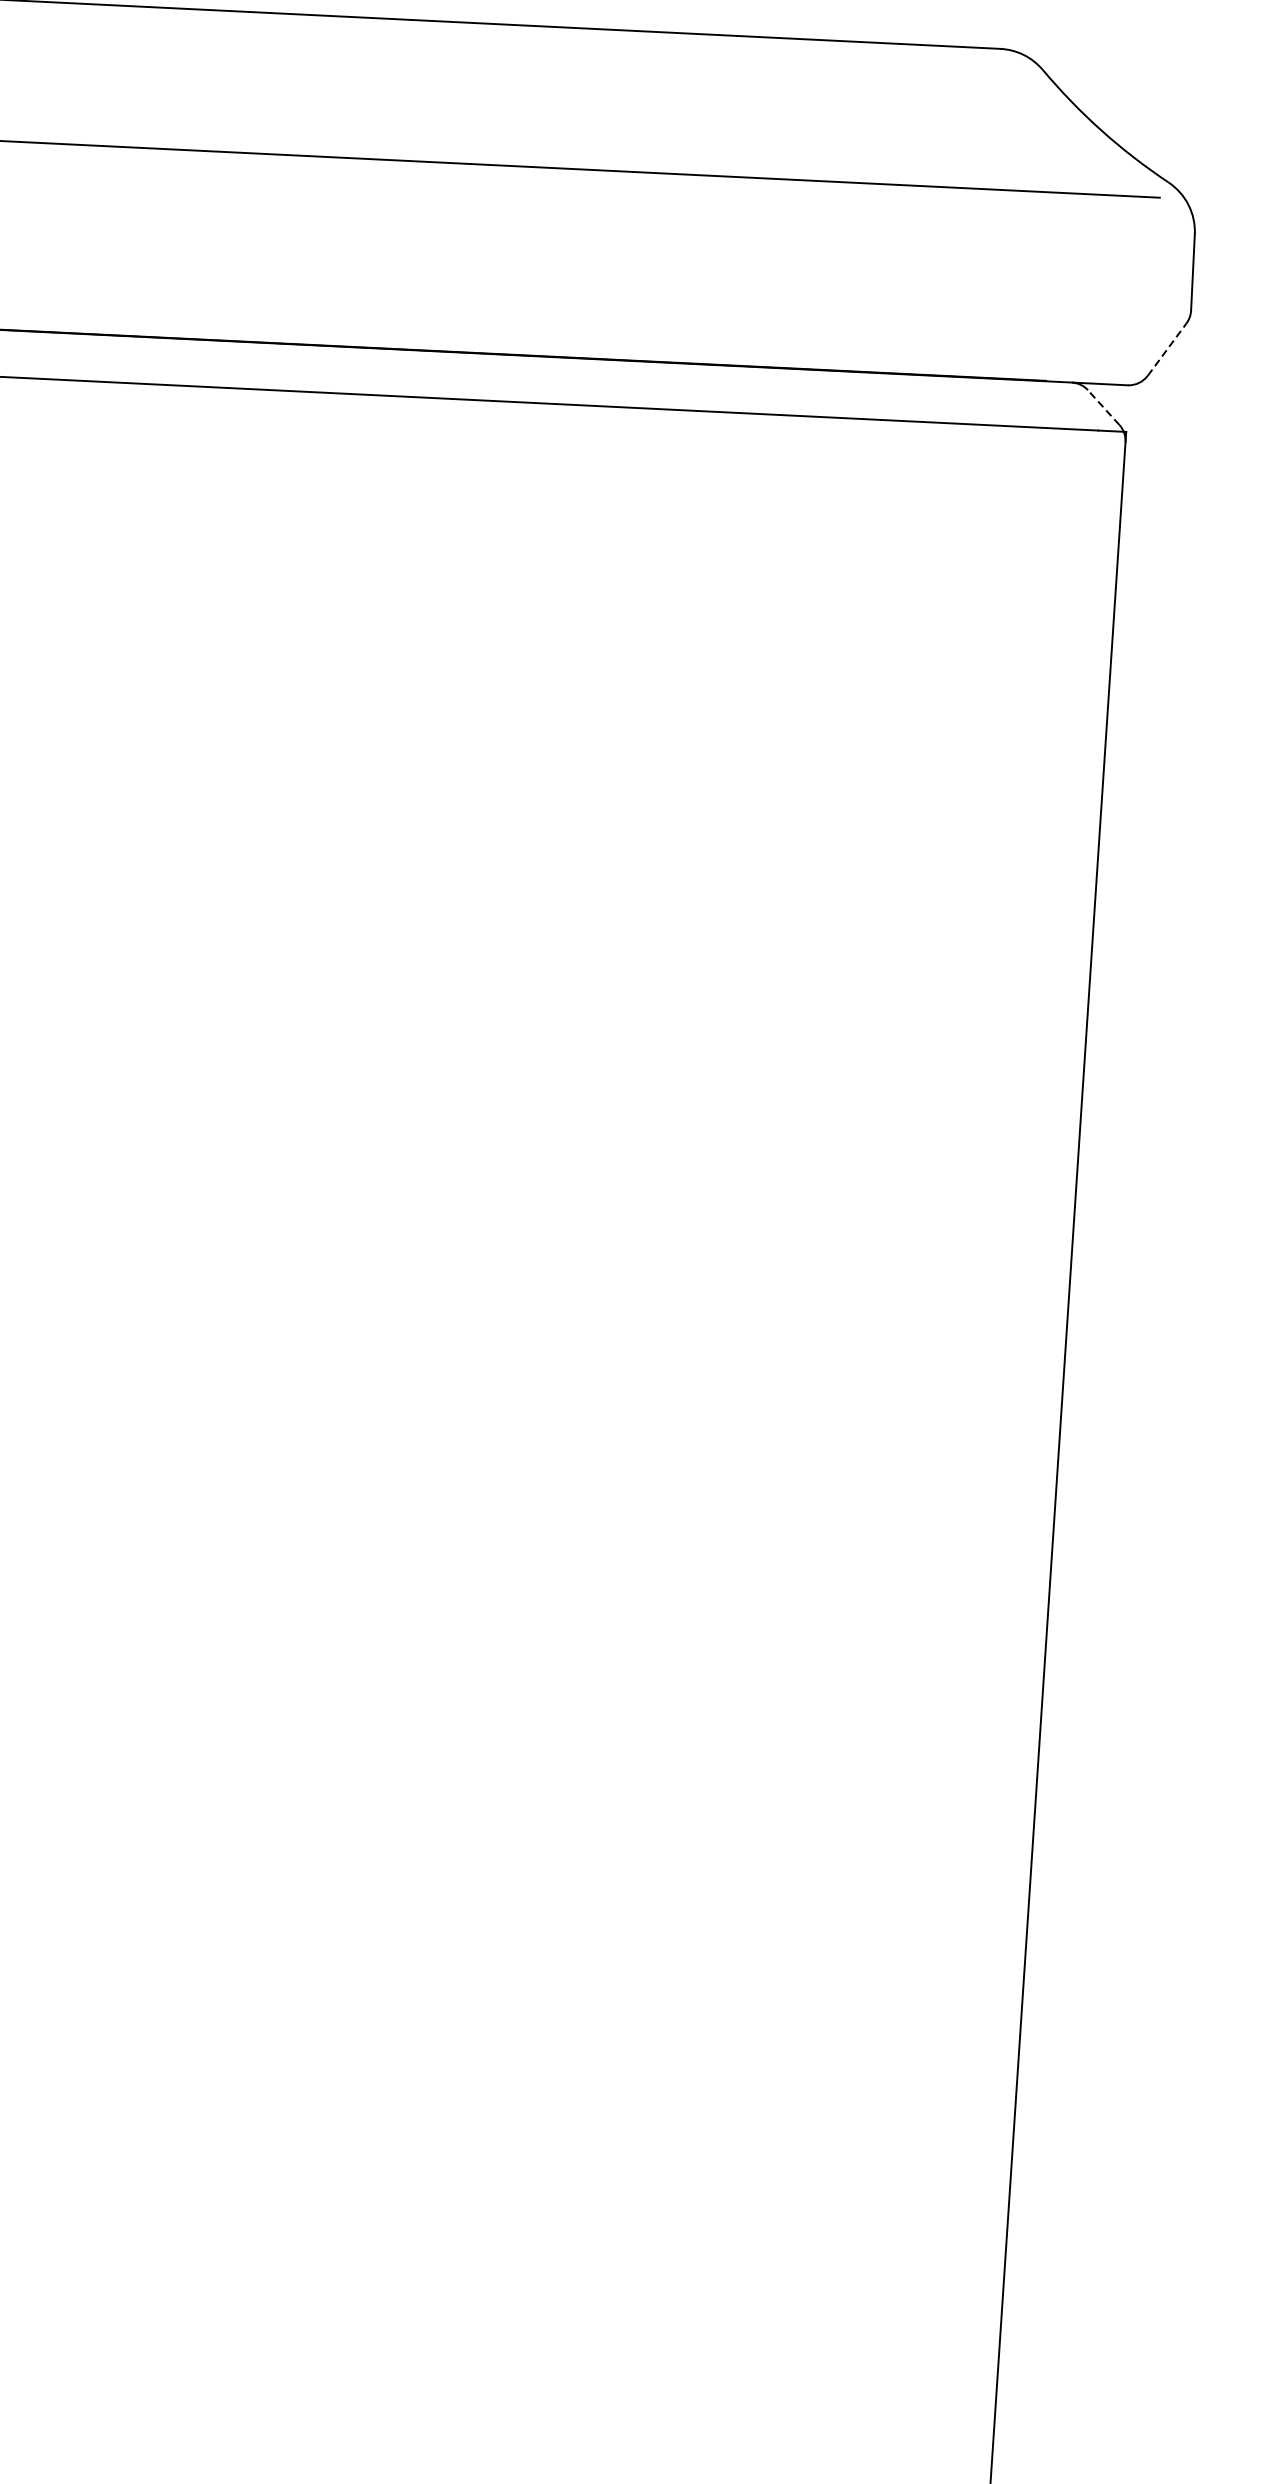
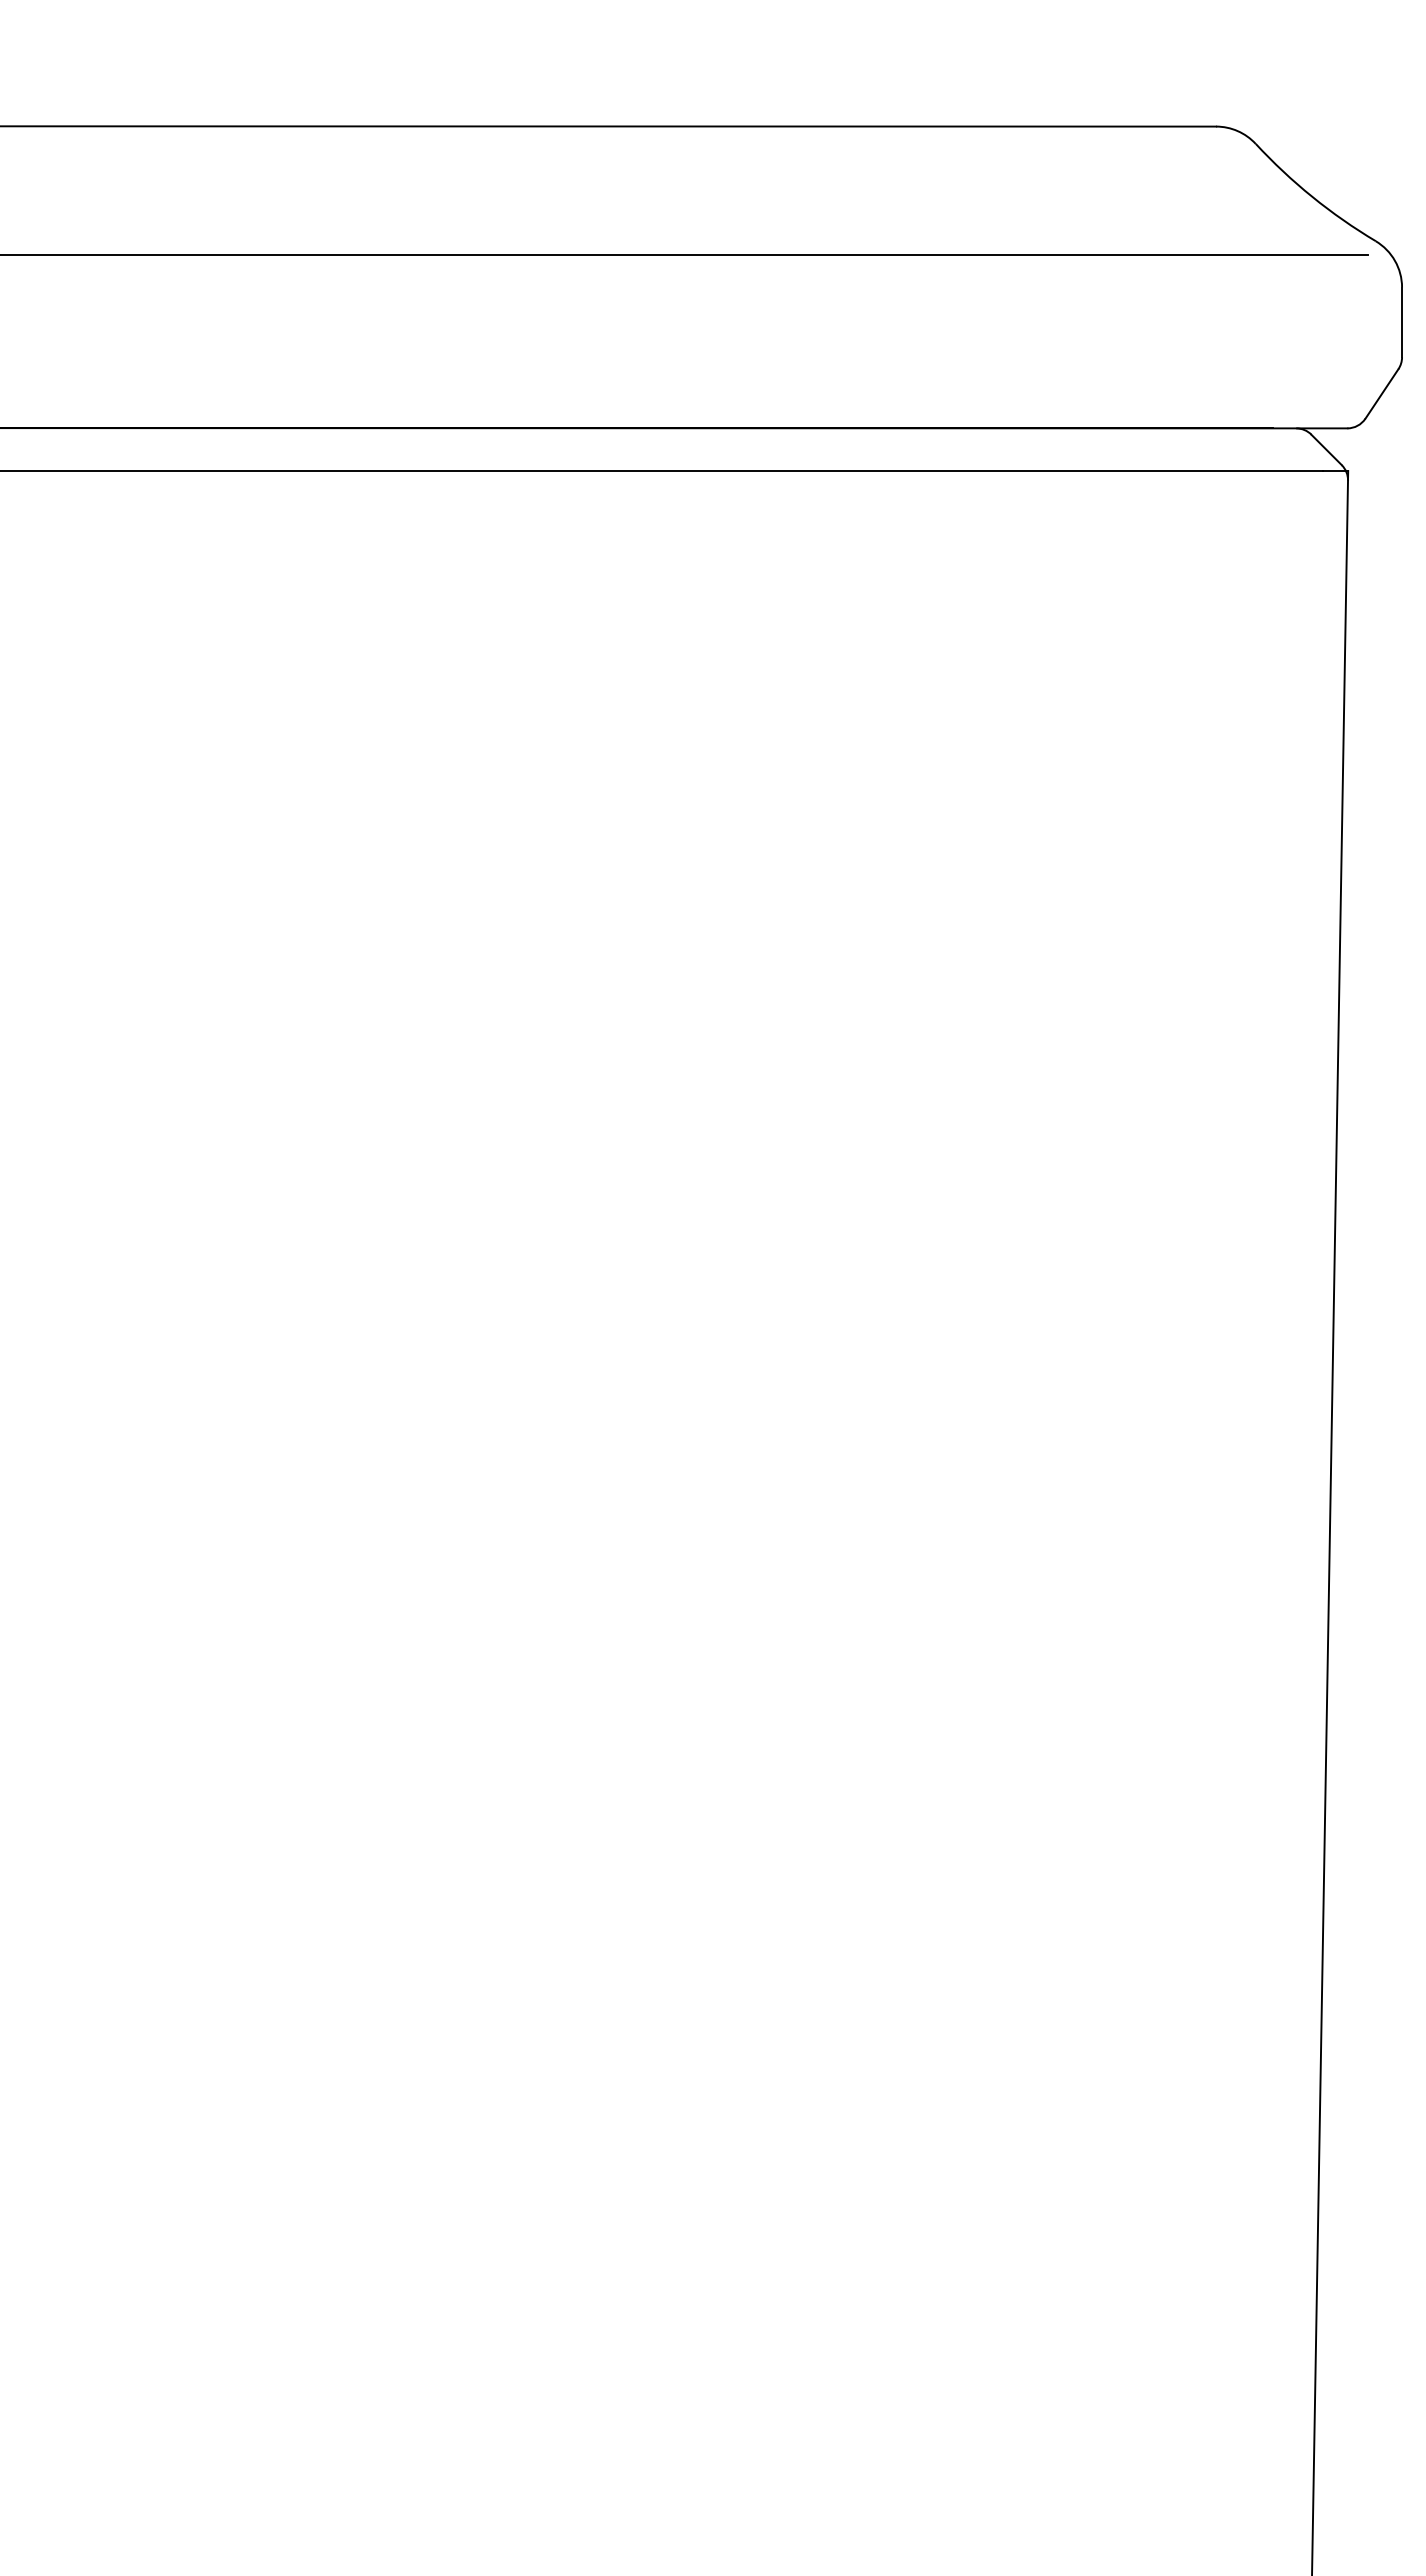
line: (1166, 349) -> (1381, 393), dashed -> solid
line: (1103, 407) -> (1326, 449), dashed -> solid

